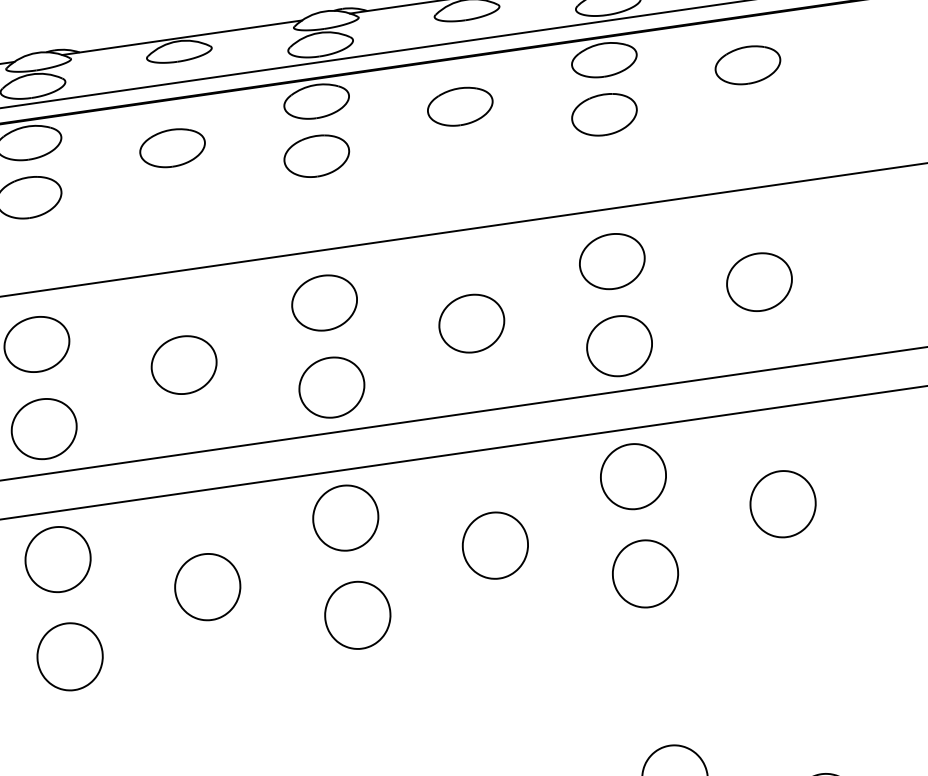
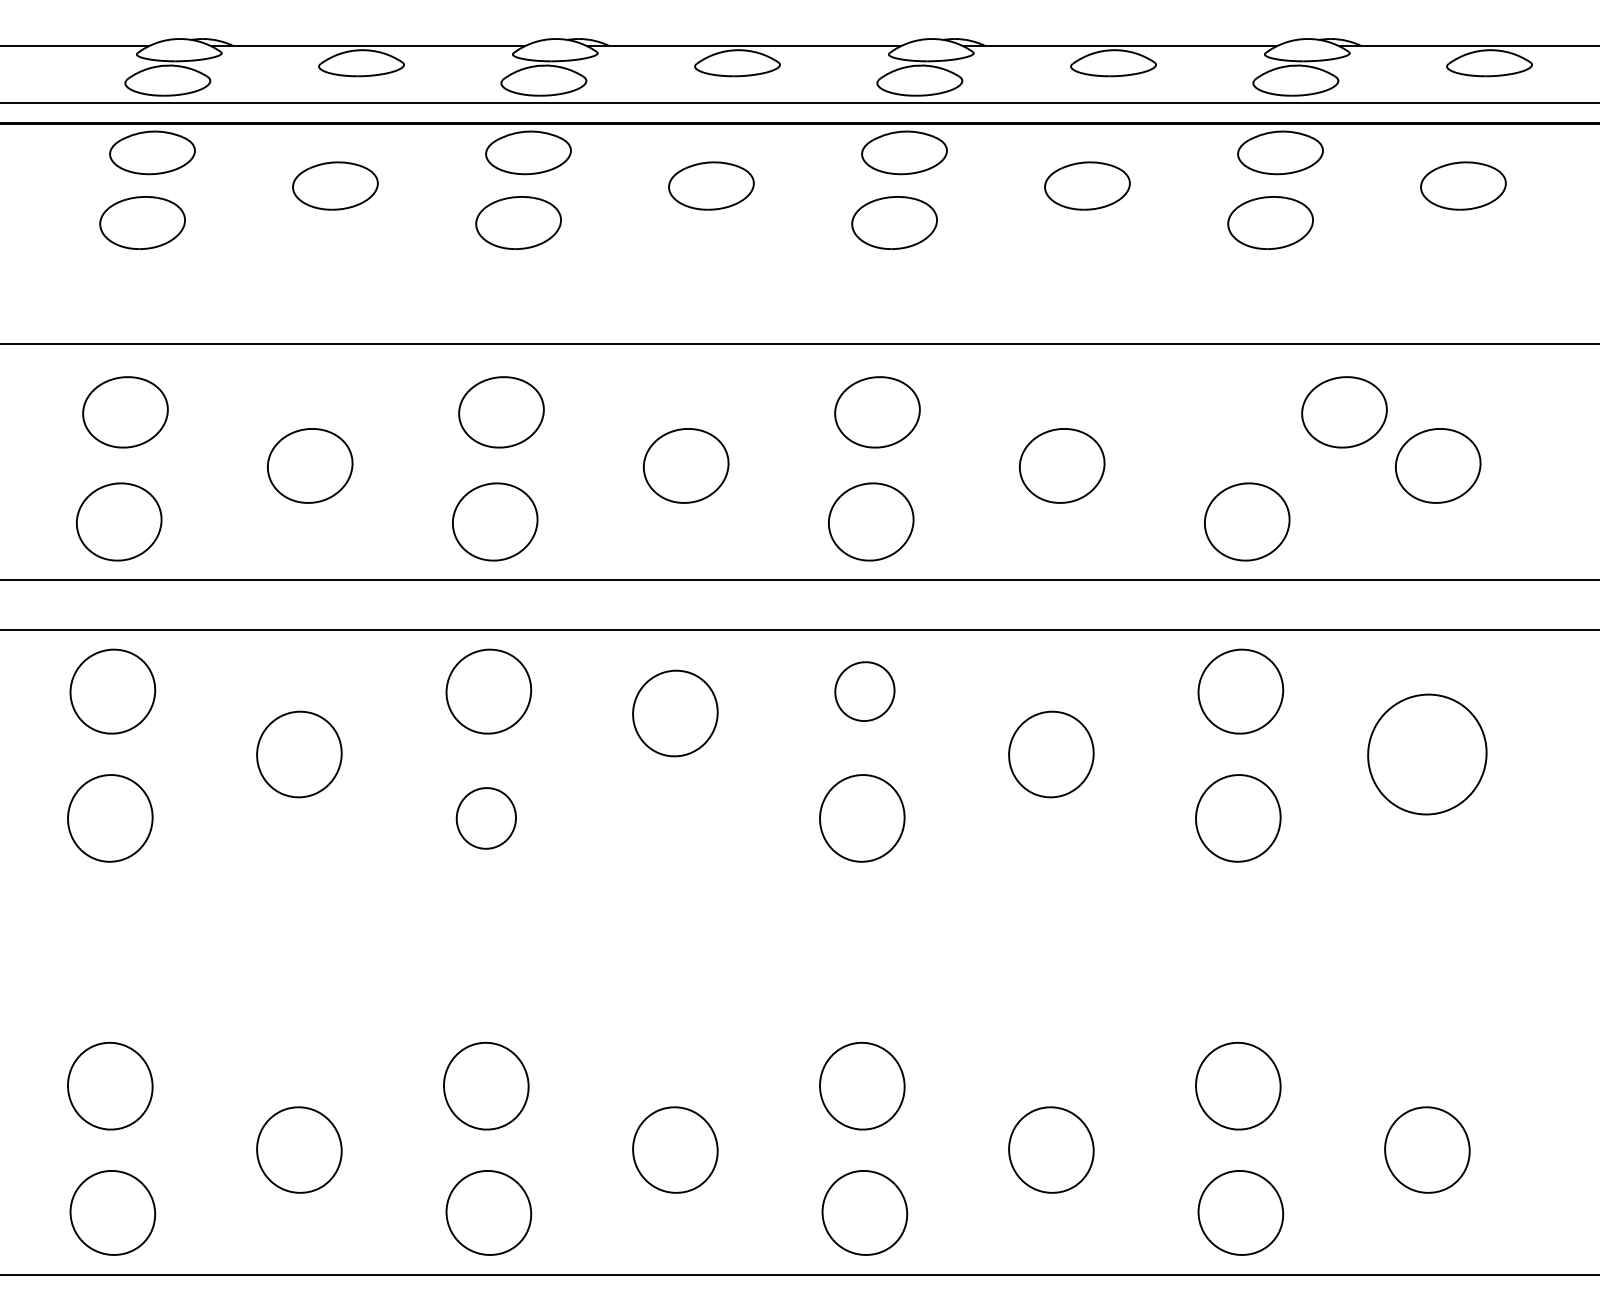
part: (612, 261) -> (1344, 412), moved
part: (783, 504) -> (1427, 754), size x1.4
part: (345, 518) -> (864, 691), size x0.7
part: (207, 587) -> (675, 713), moved
part: (70, 656) -> (486, 818), size x0.7

